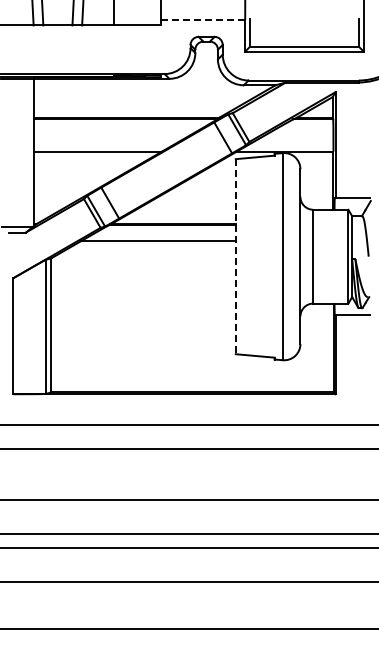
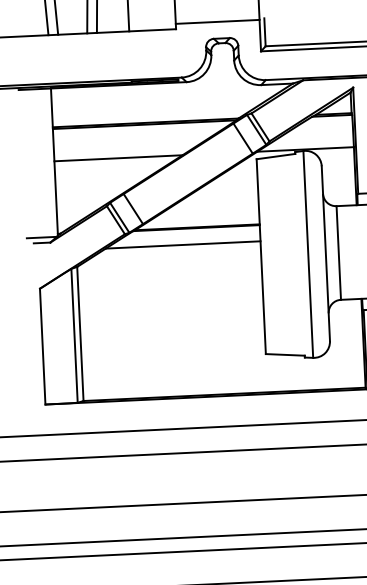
line: (203, 20) -> (217, 22), dashed -> solid
line: (235, 256) -> (260, 256), dashed -> solid

